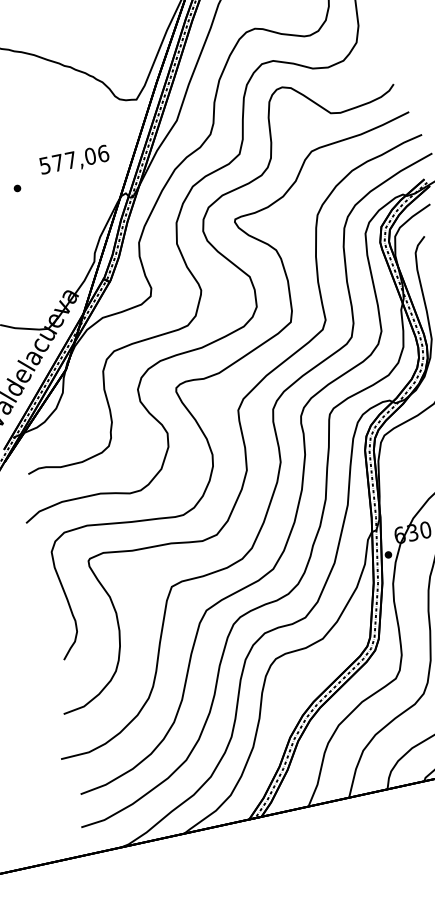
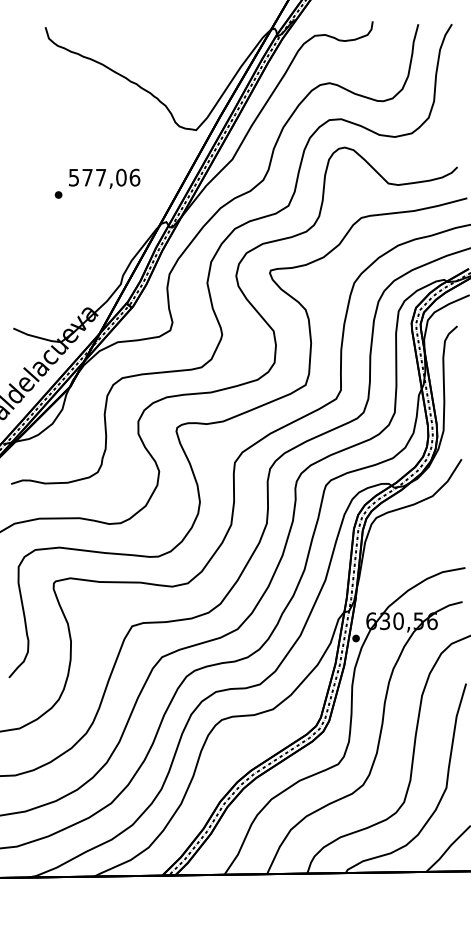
text: (74, 160) -> (104, 178), moved

